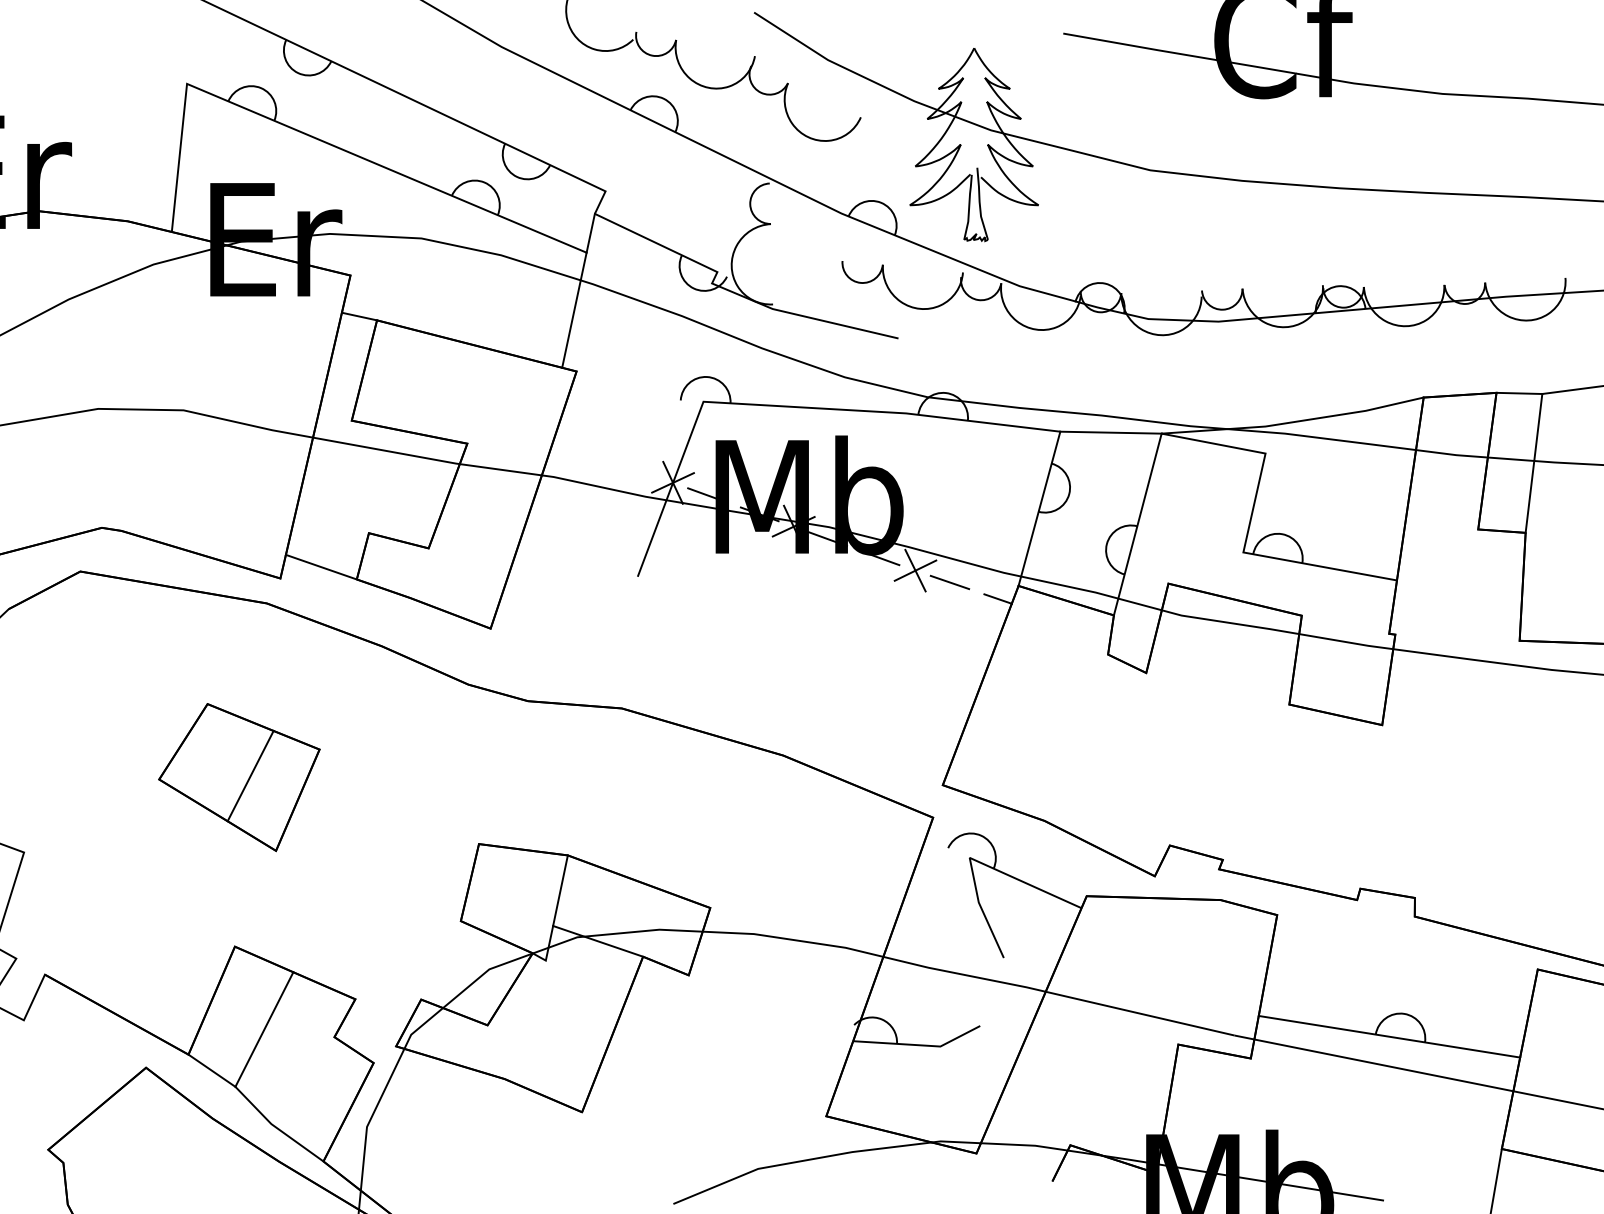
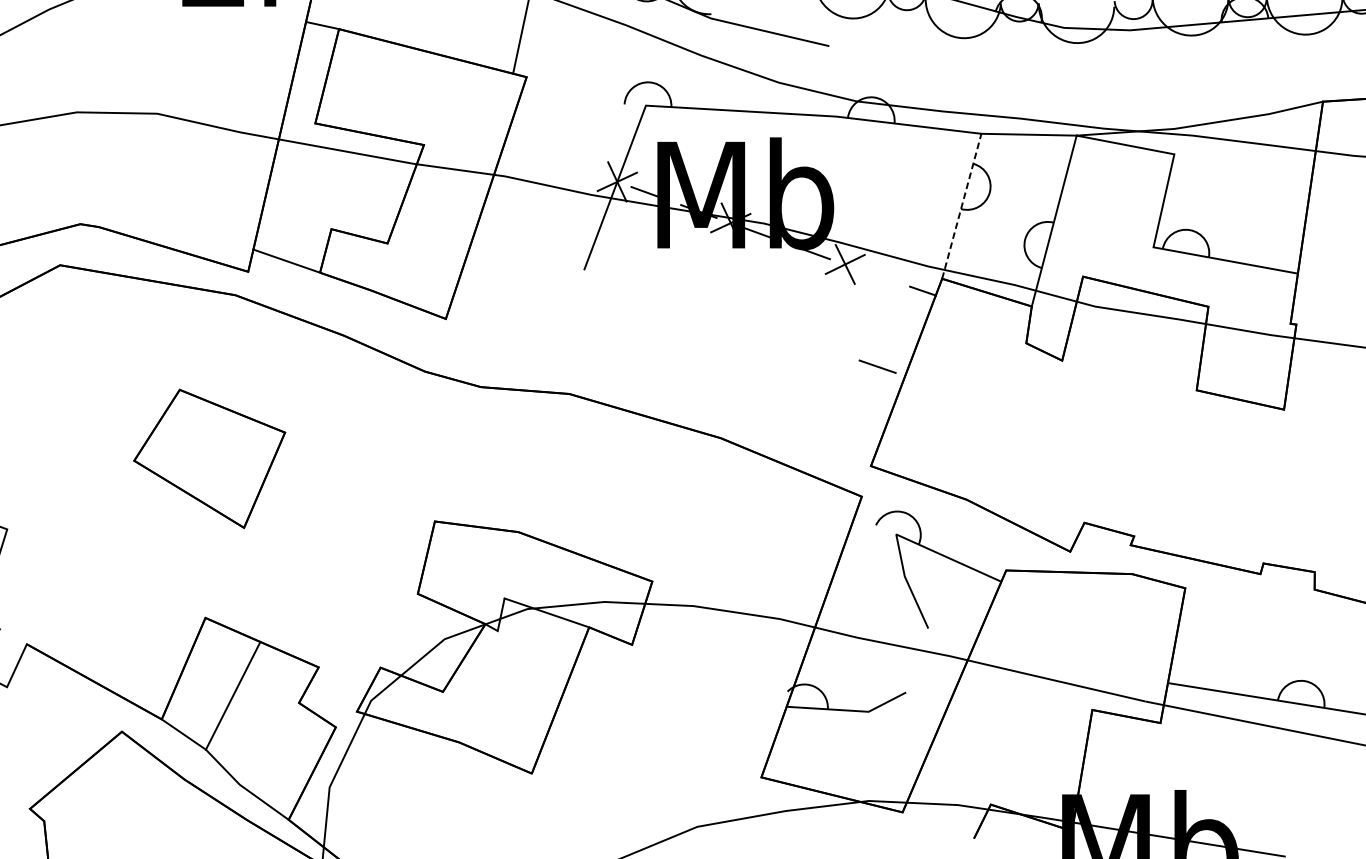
line: (1039, 508) -> (961, 206), solid -> dashed
line: (949, 582) -> (877, 366), moved
line: (250, 775) -> (220, 457), removed
line: (560, 890) -> (511, 565), removed

